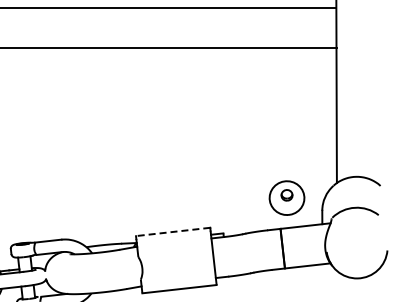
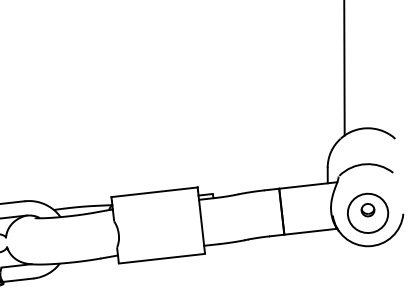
part: (286, 197) -> (367, 212), moved
line: (172, 232) -> (153, 192), dashed -> solid

